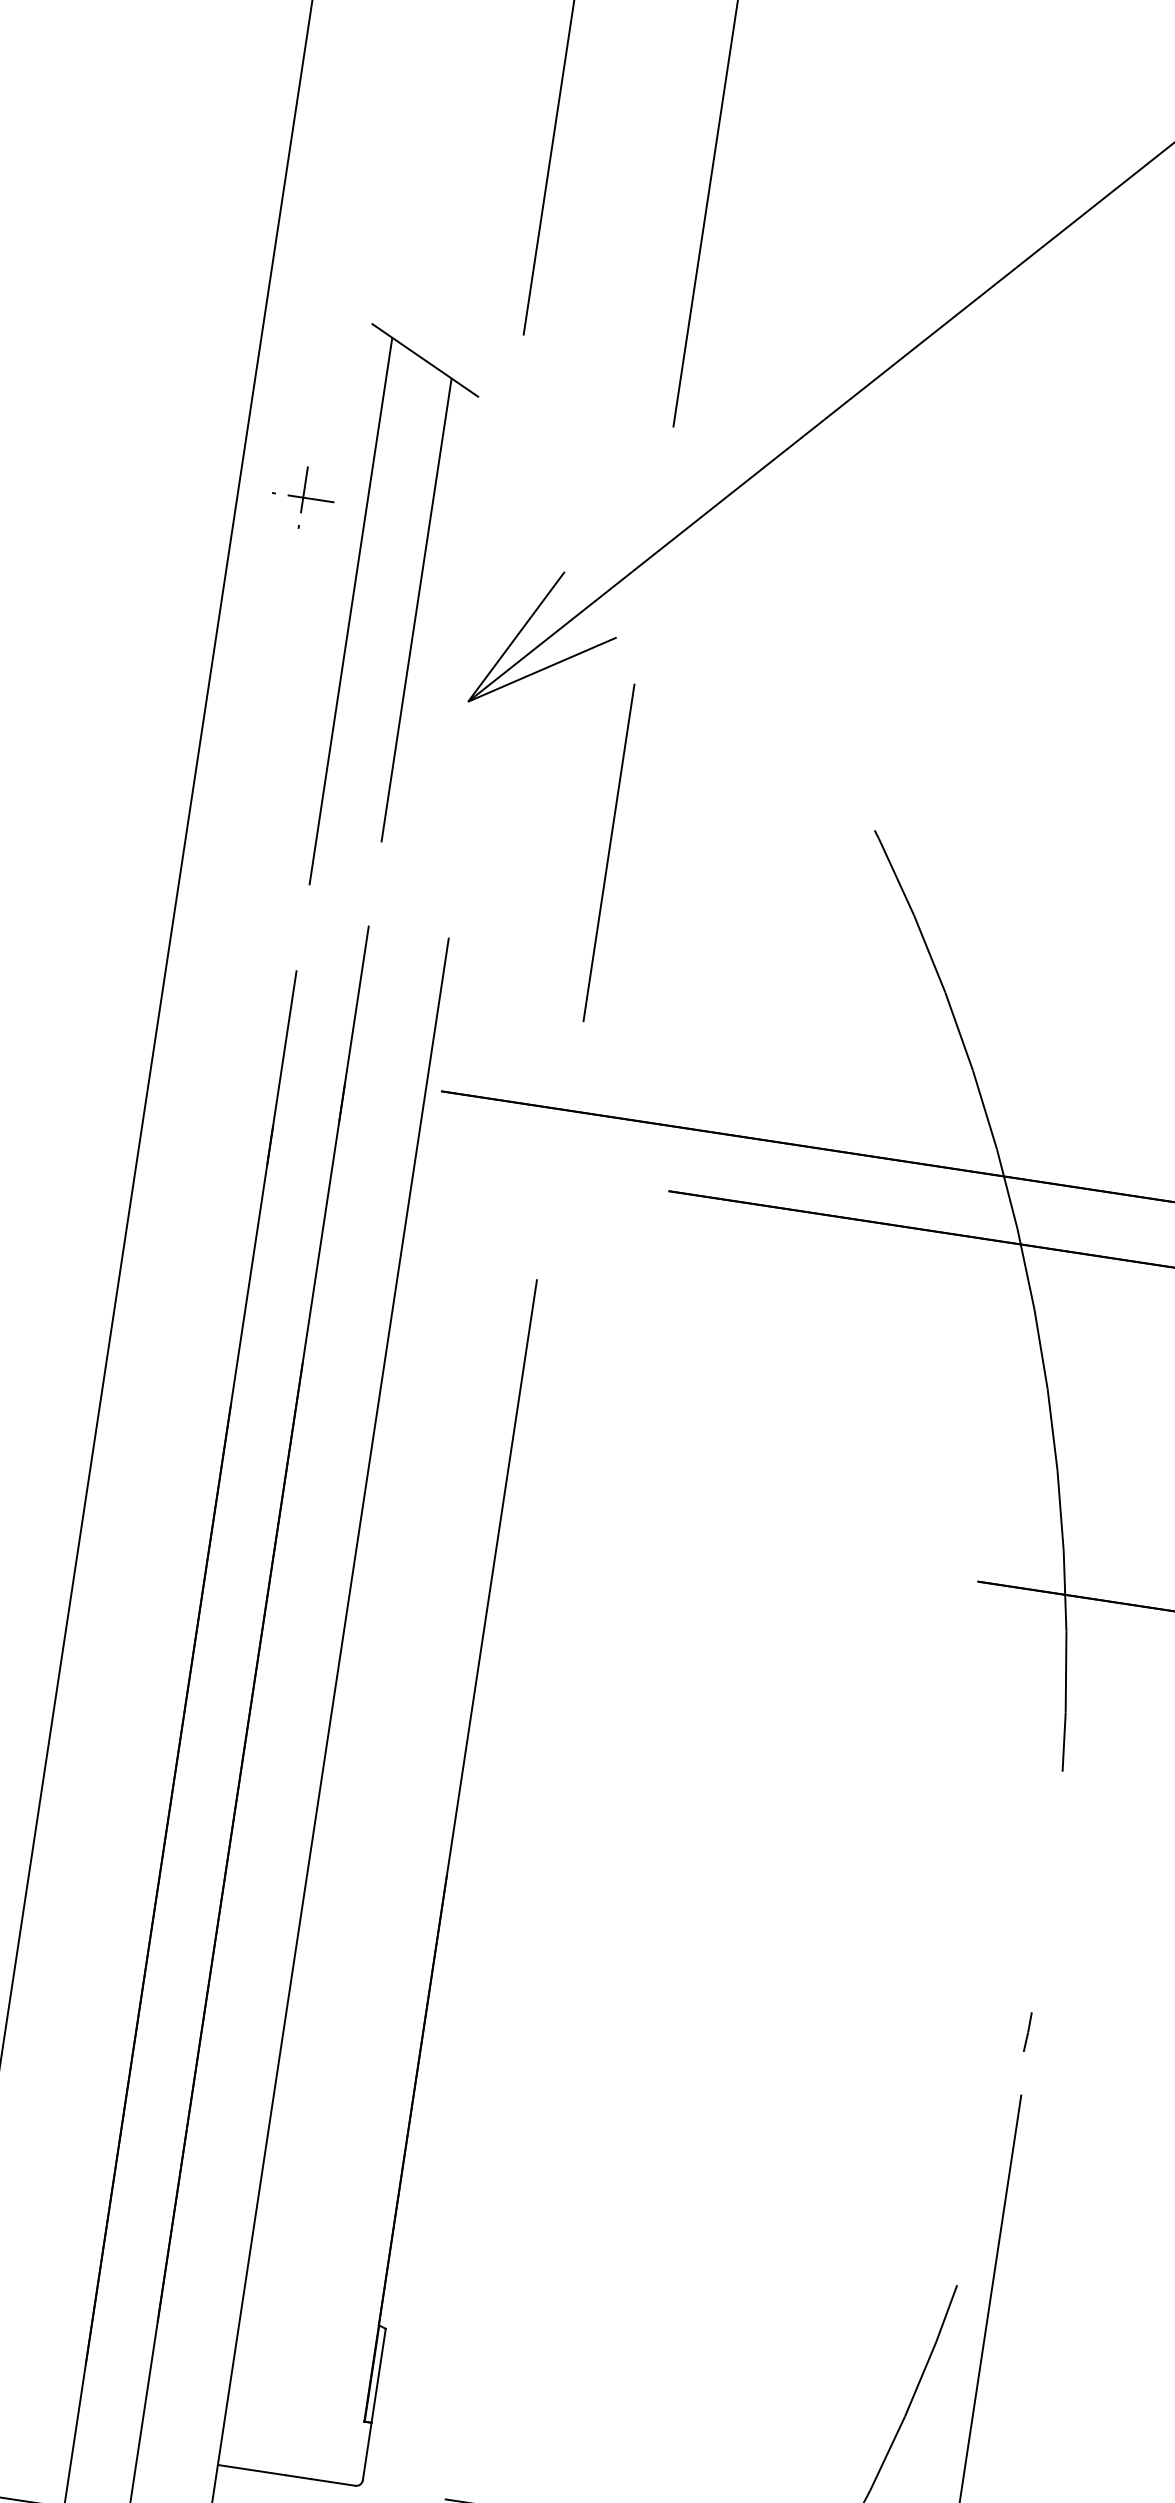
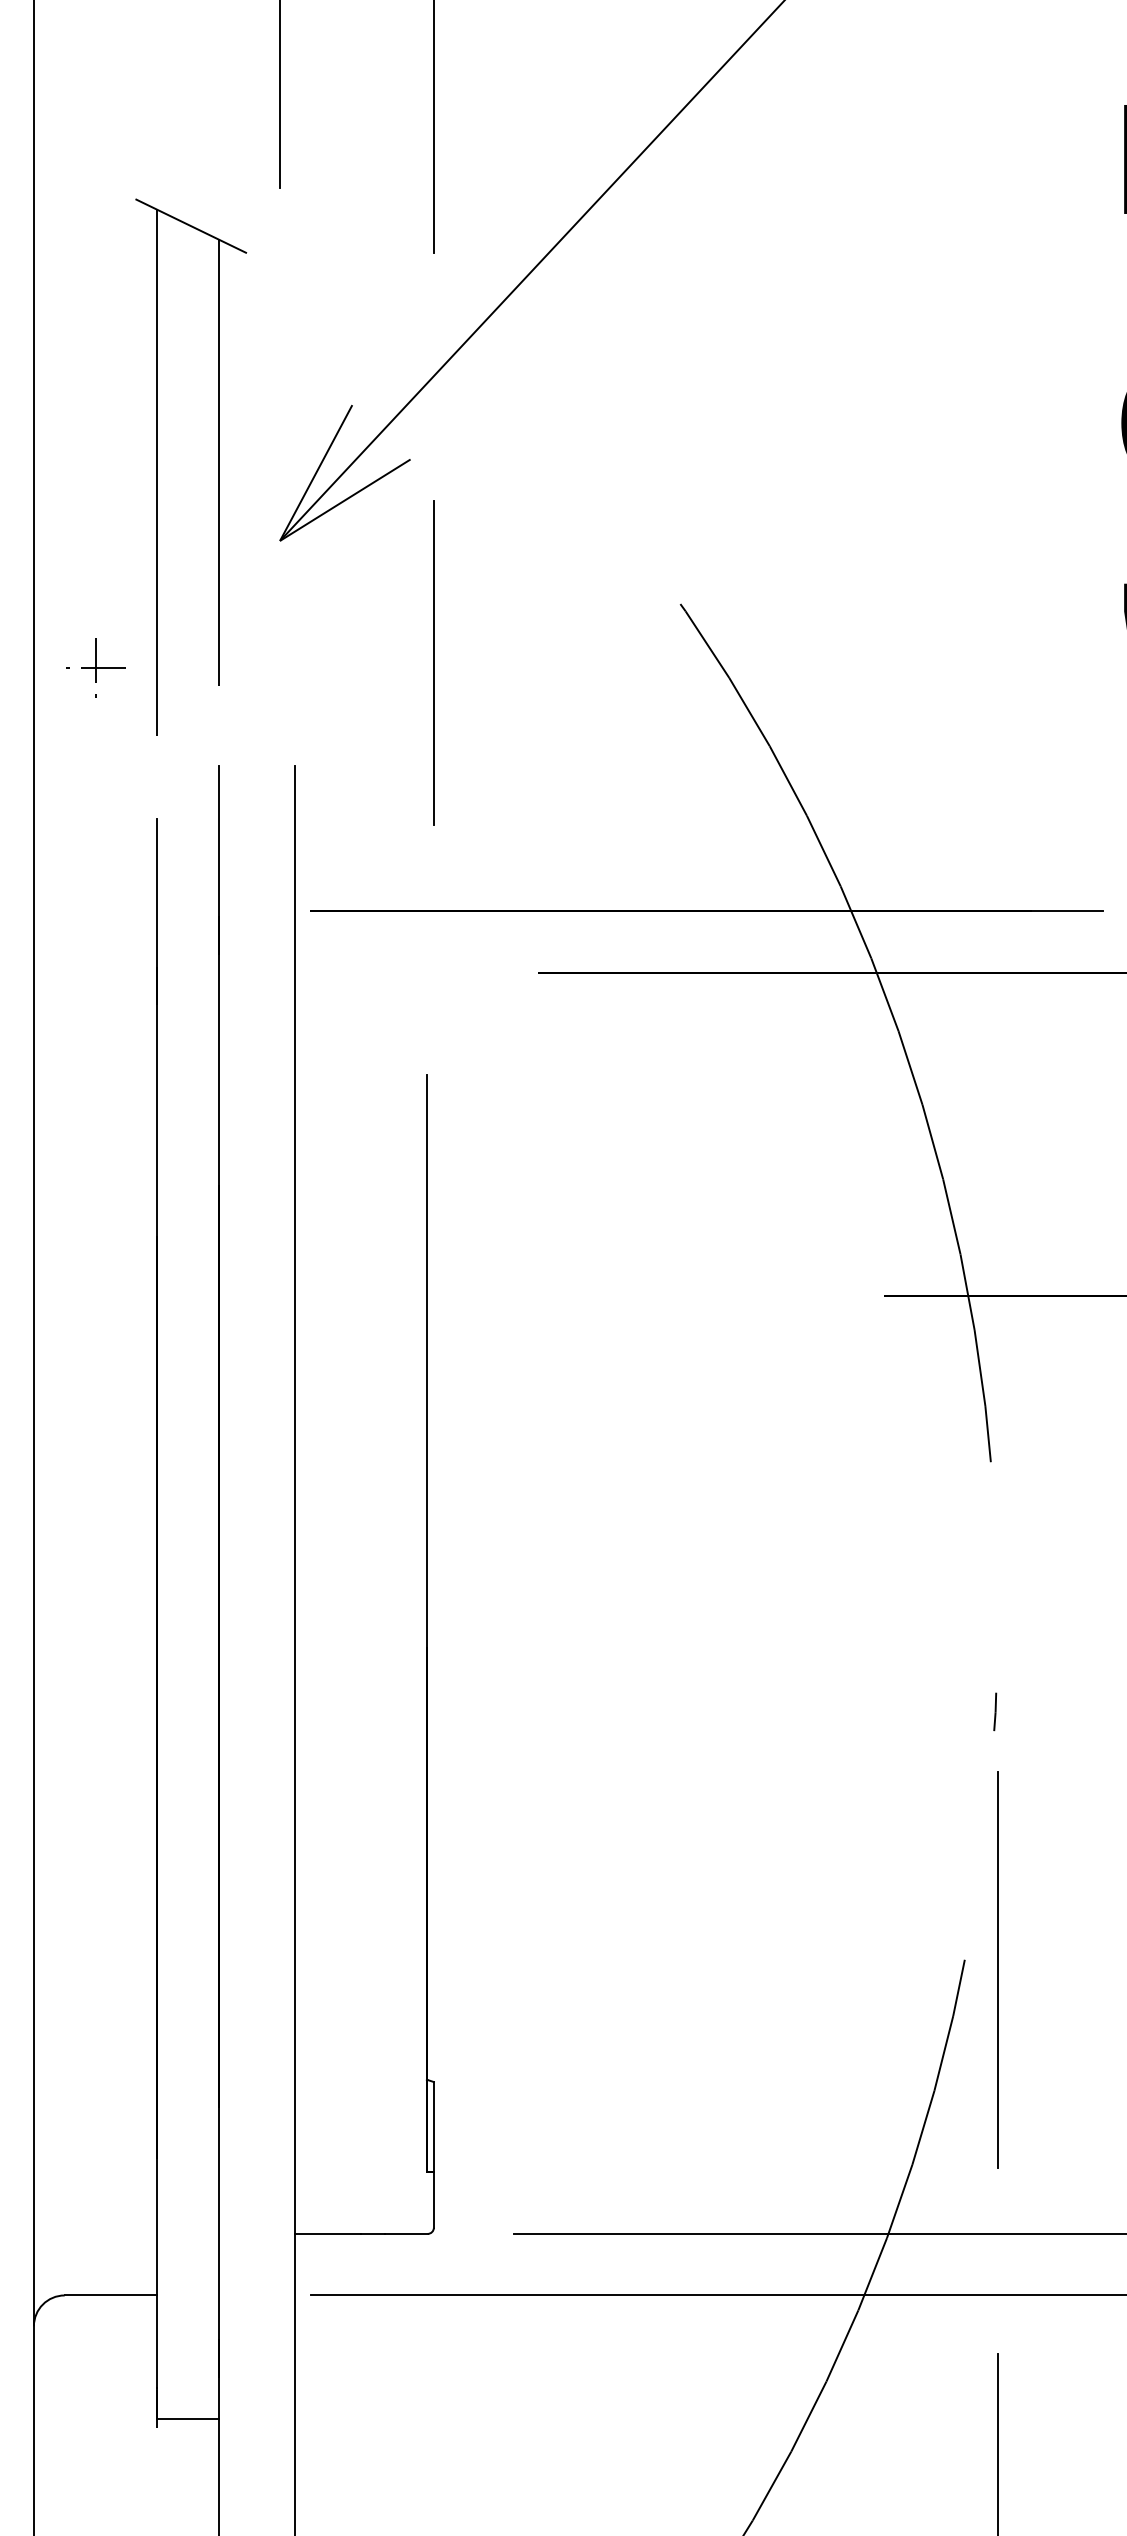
part: (302, 497) -> (95, 667), moved

